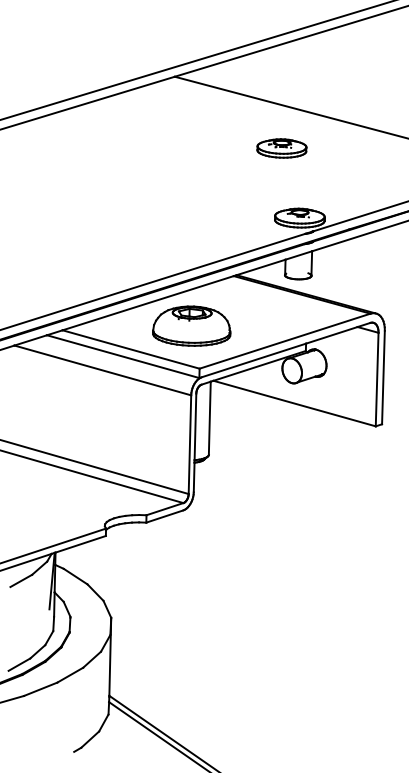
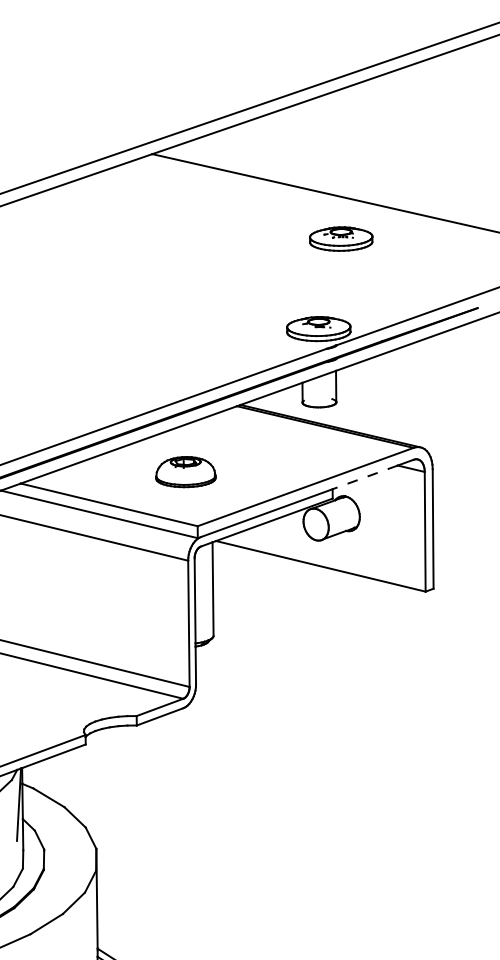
part: (281, 148) -> (340, 239), moved
part: (191, 325) -> (185, 471), size x0.6
line: (331, 335) -> (364, 477), solid -> dashed

